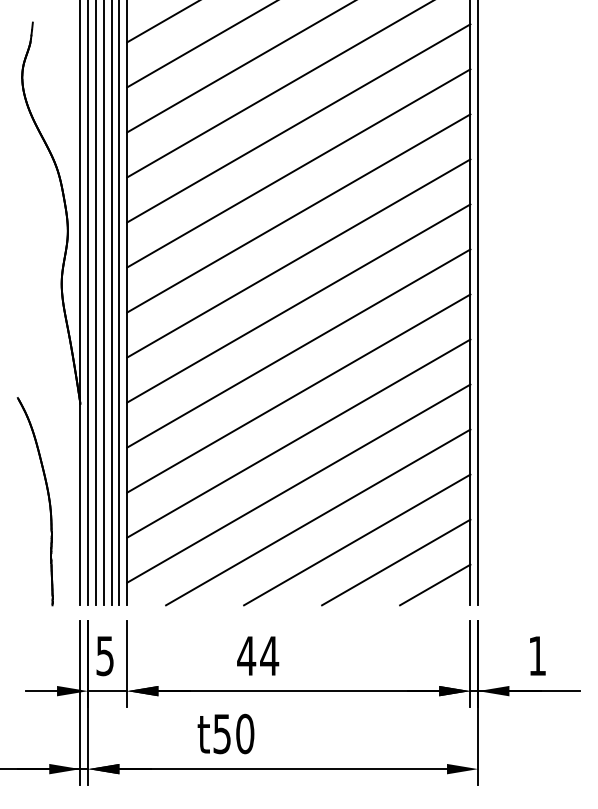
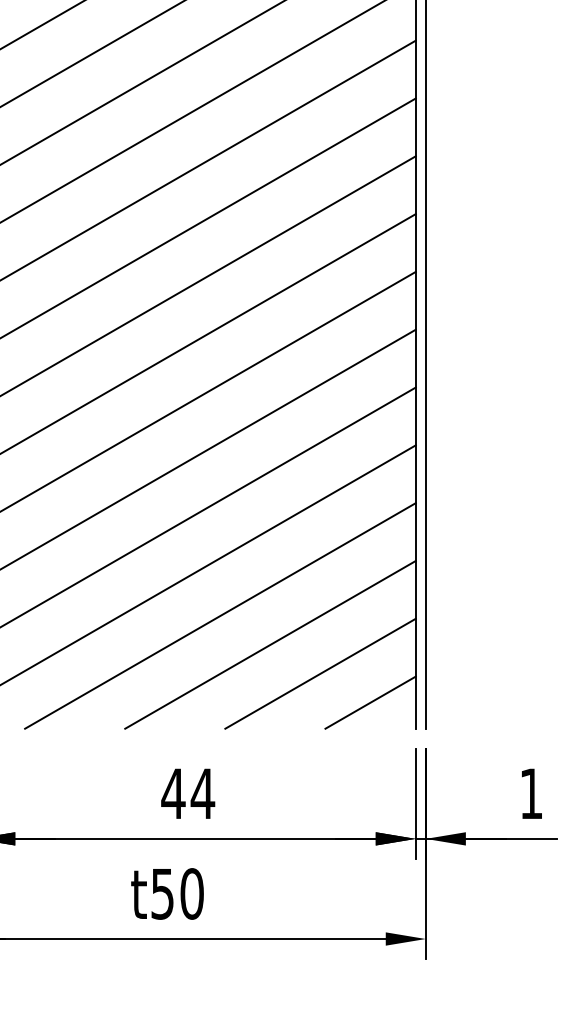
text: (258, 655) -> (188, 793), moved
text: (537, 655) -> (531, 793), moved
text: (225, 733) -> (166, 893), moved

